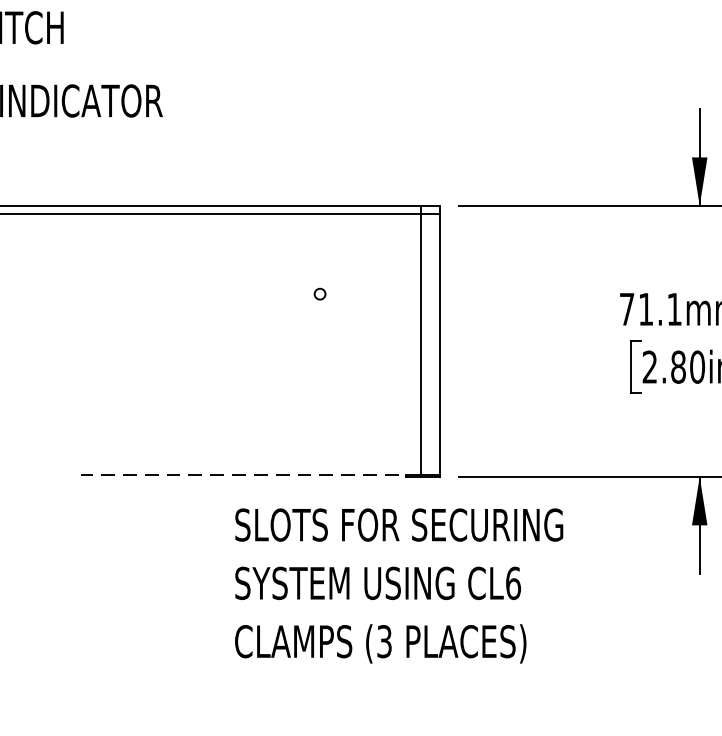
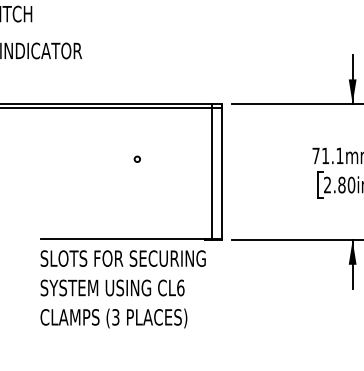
circle: (318, 292) -> (136, 158), moved
line: (250, 475) -> (126, 239), dashed -> solid
text: (397, 586) -> (122, 289), moved

